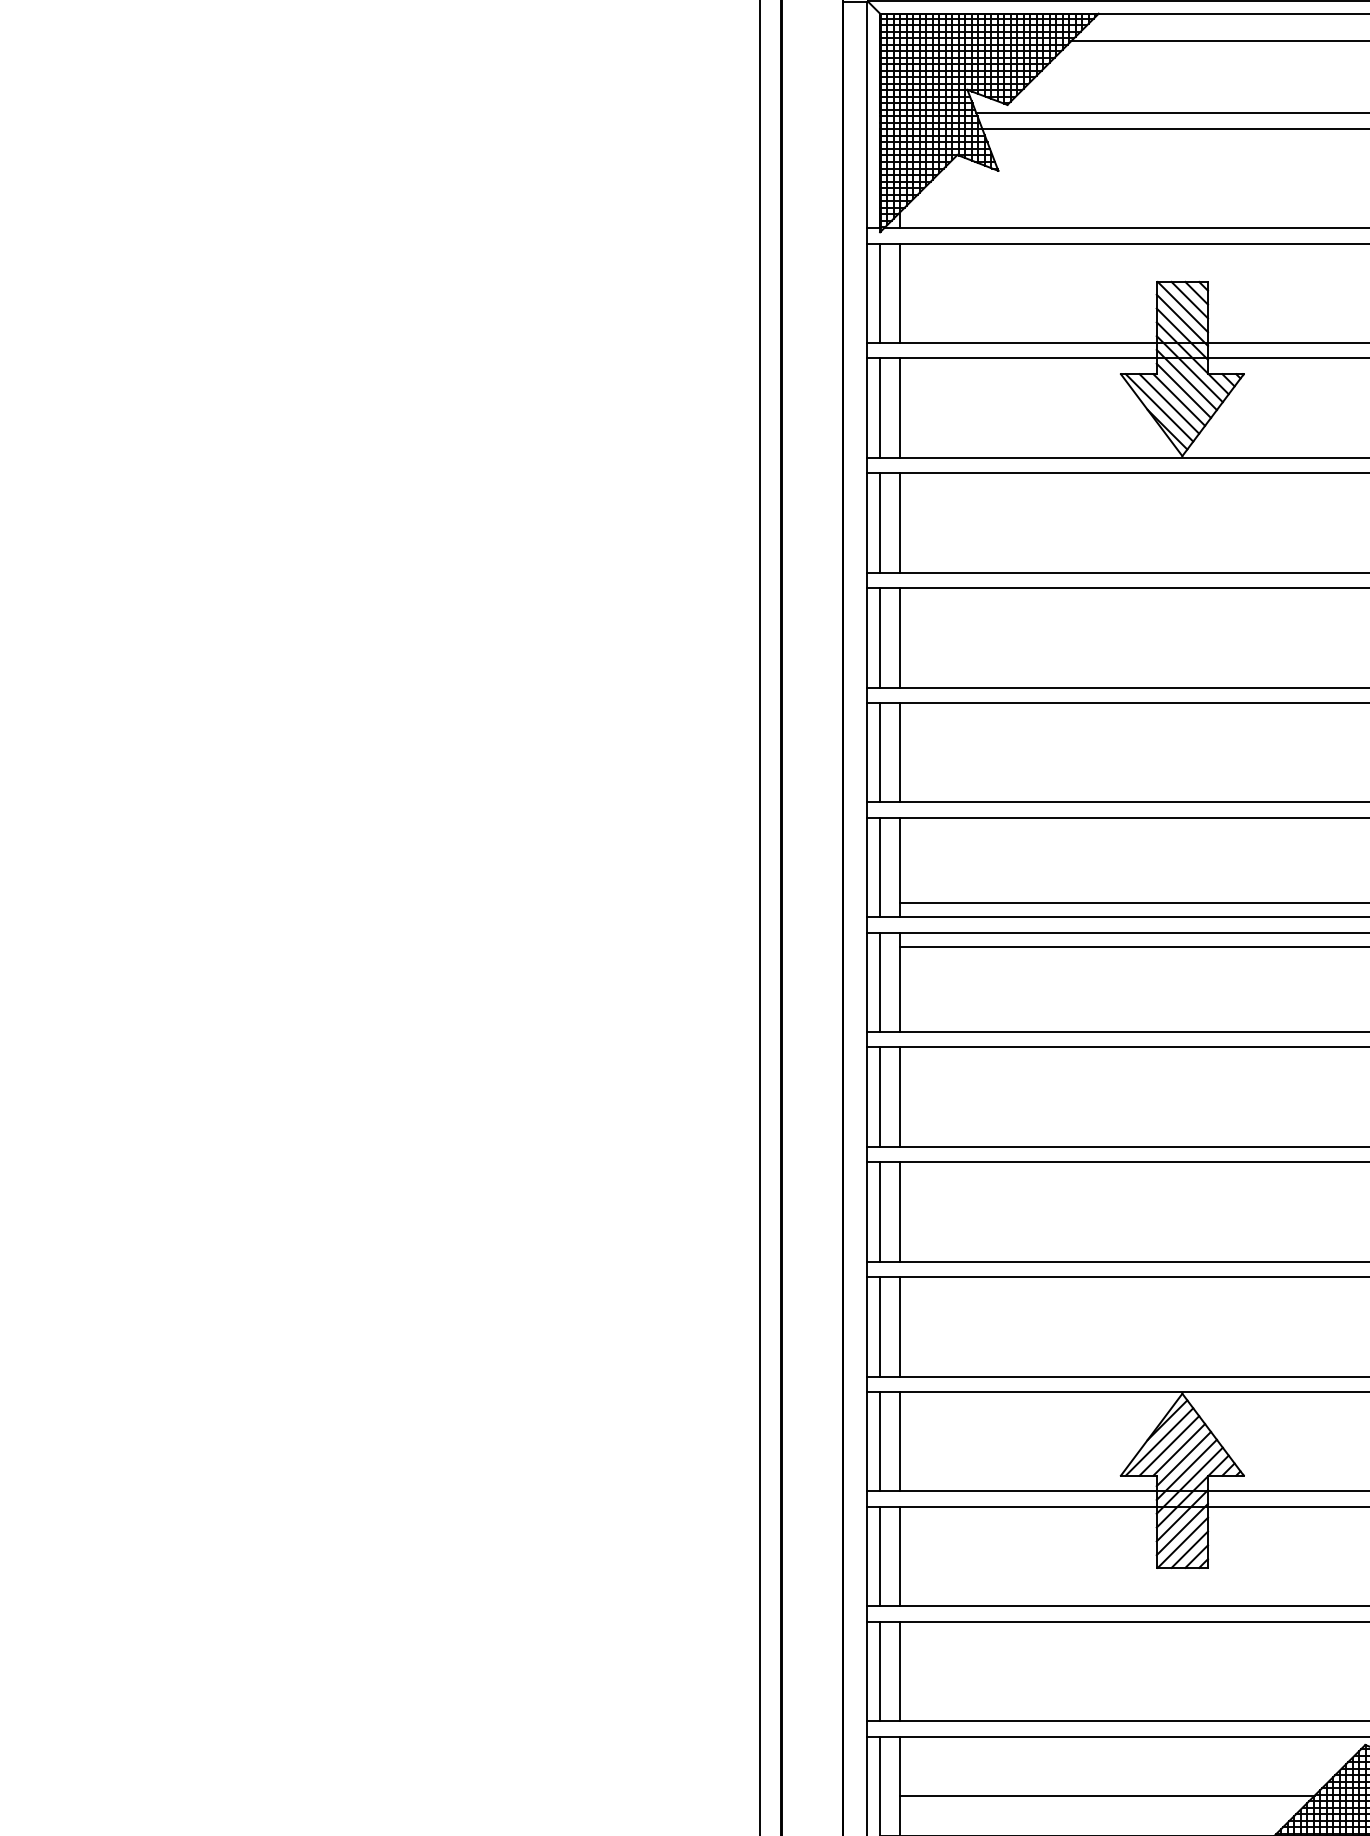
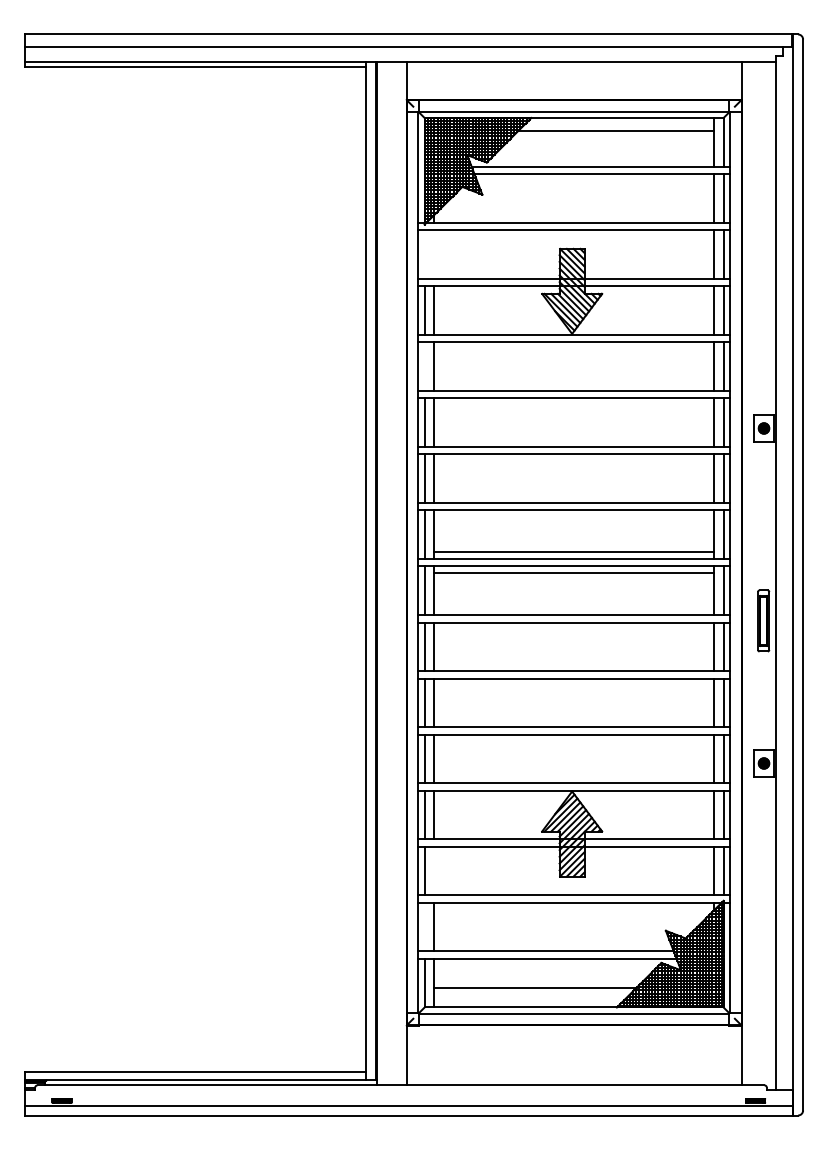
line: (879, 293) -> (424, 254), removed
line: (900, 293) -> (434, 254), removed
line: (879, 522) -> (424, 366), removed
line: (900, 1555) -> (434, 870), removed
line: (879, 1670) -> (424, 926), removed

